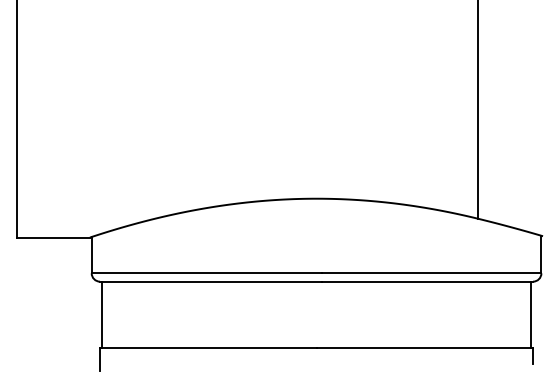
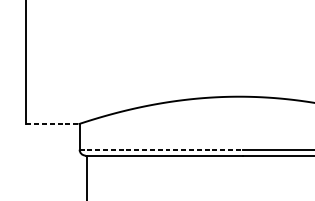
line: (53, 237) -> (52, 124), solid -> dashed
line: (207, 273) -> (161, 149), solid -> dashed

